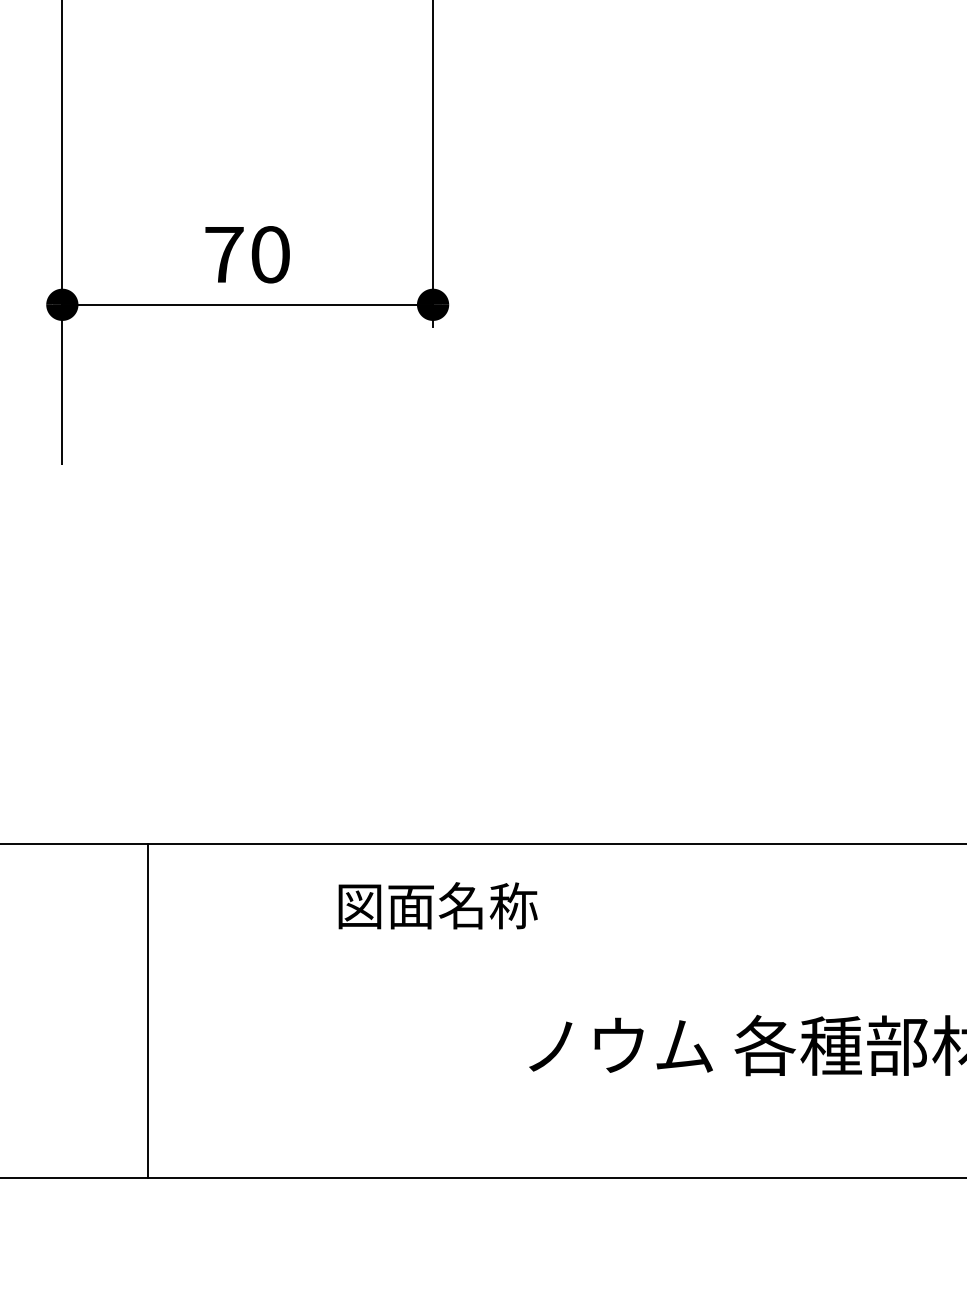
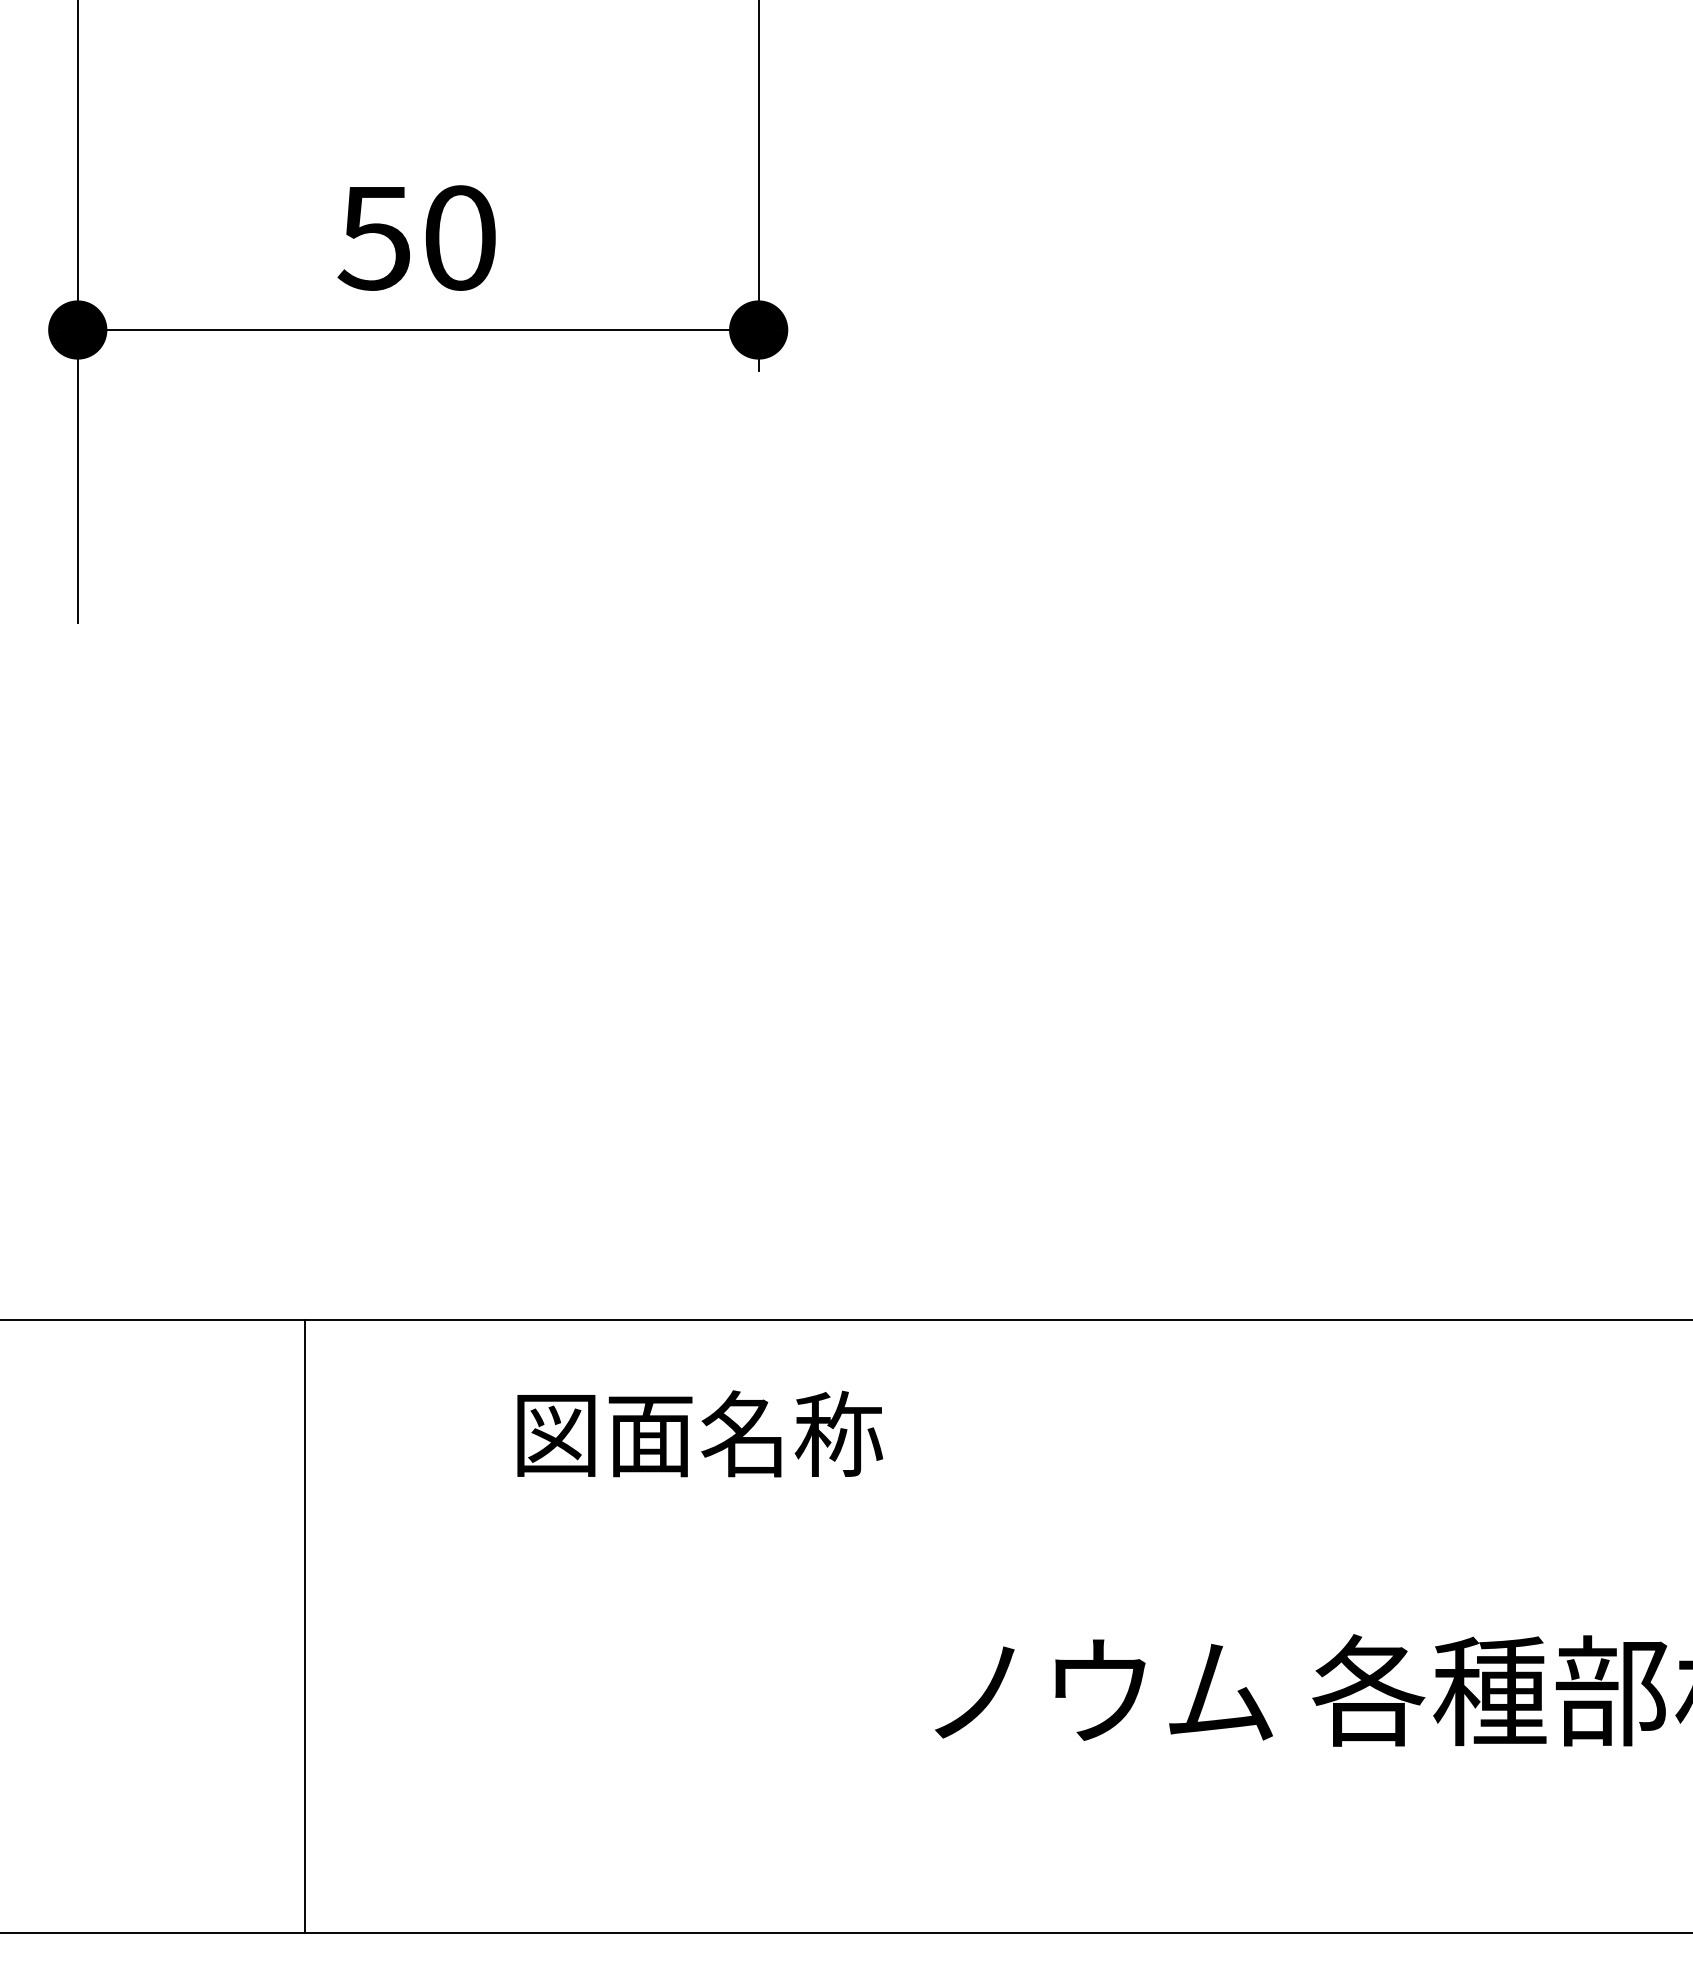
text: (223, 255) -> (373, 239), 70 -> 50
text: (437, 905) -> (698, 1433), moved
line: (147, 1010) -> (303, 1626), moved

